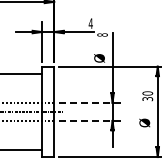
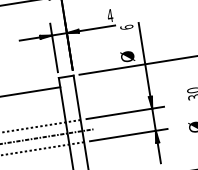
text: (102, 34) -> (126, 26), 8 -> 6
line: (90, 102) -> (125, 112), dashed -> solid
line: (90, 120) -> (128, 134), dashed -> solid

